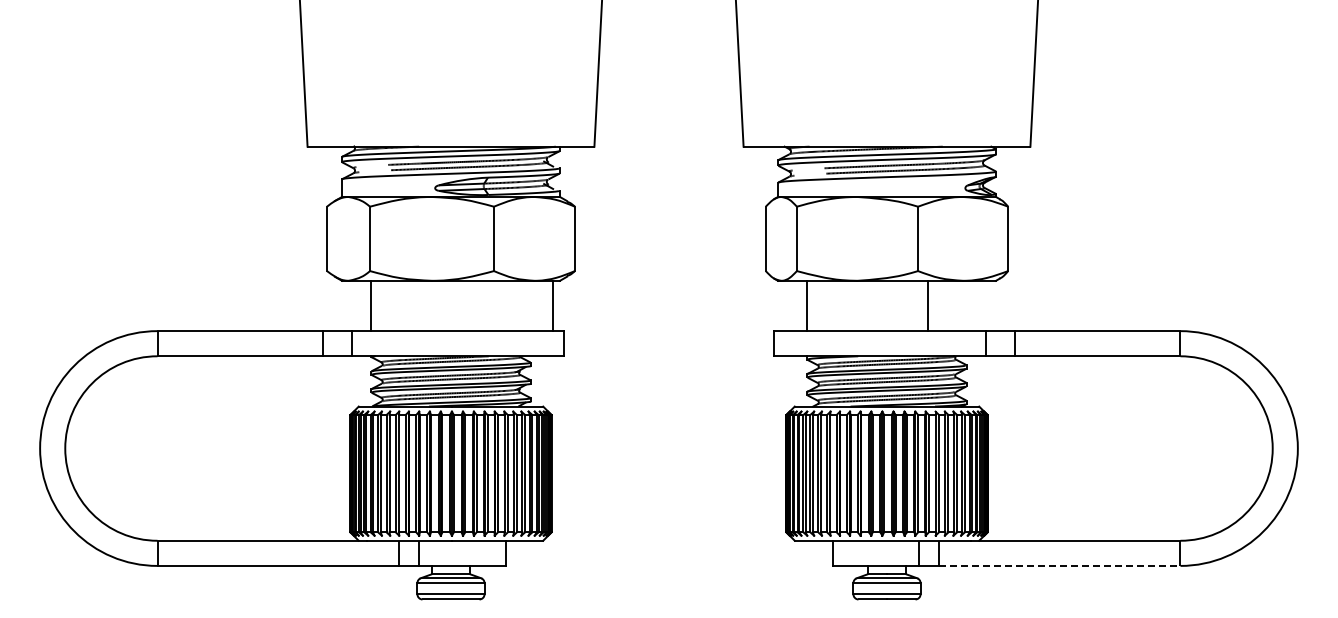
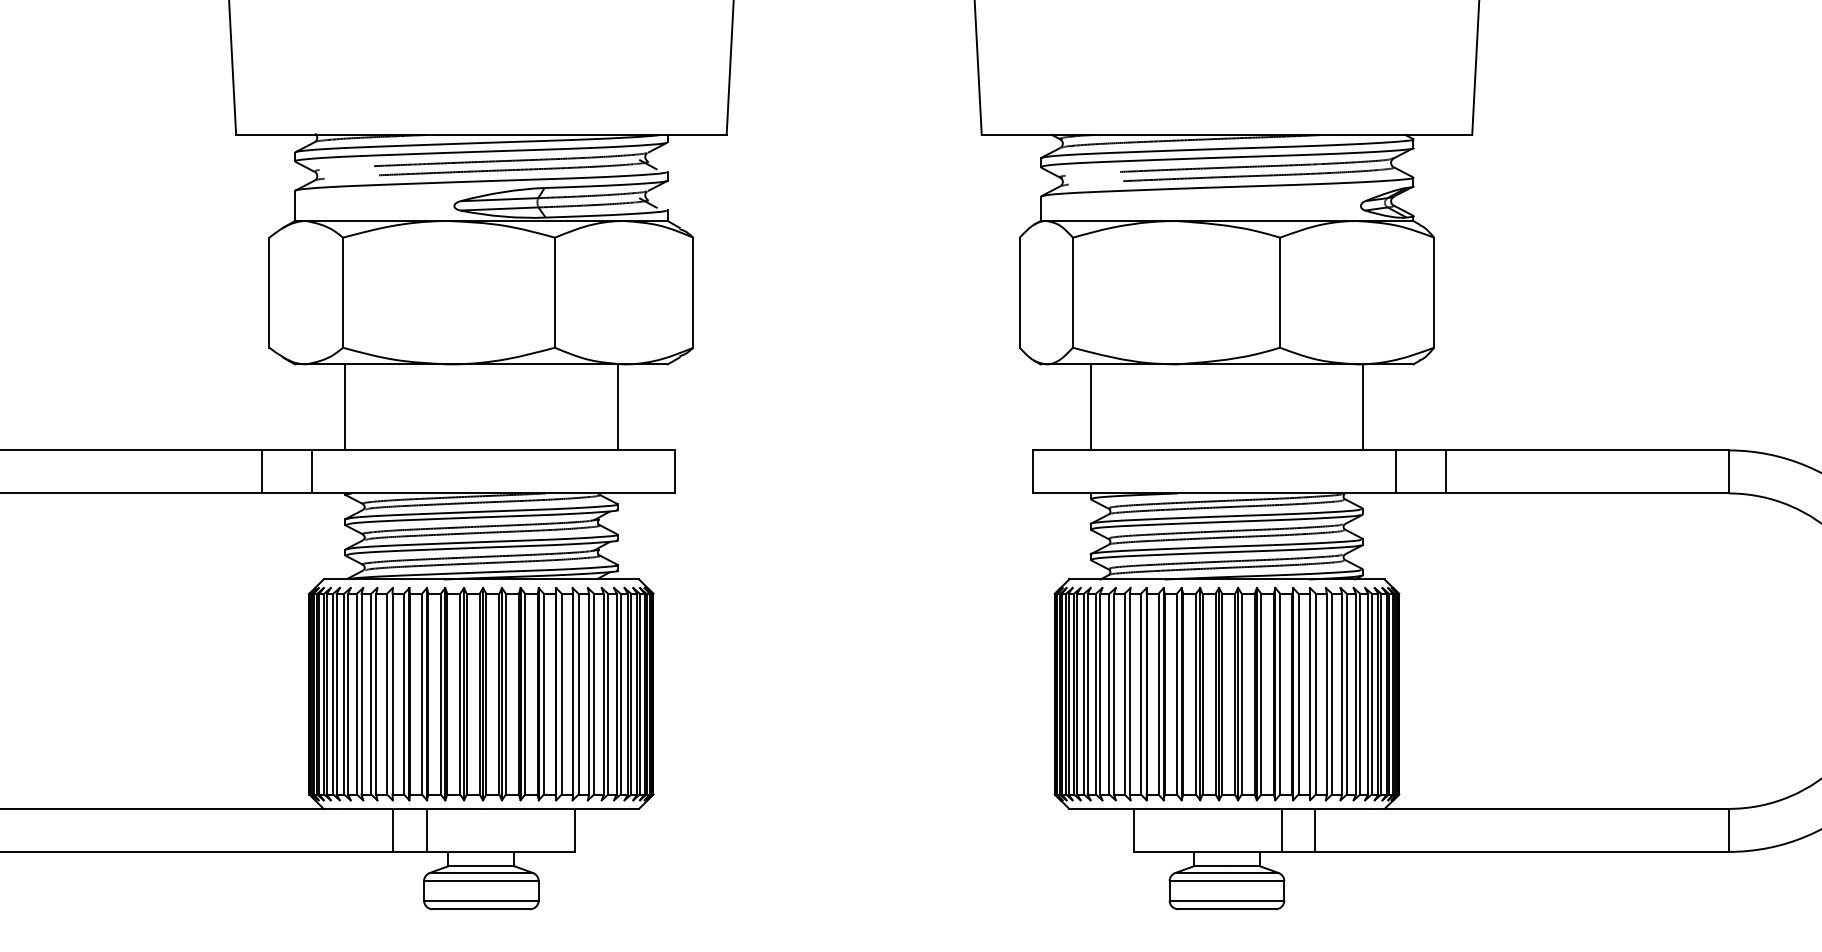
line: (552, 305) -> (617, 406), moved
line: (927, 305) -> (1362, 406), moved
line: (1059, 565) -> (1521, 851), dashed -> solid

